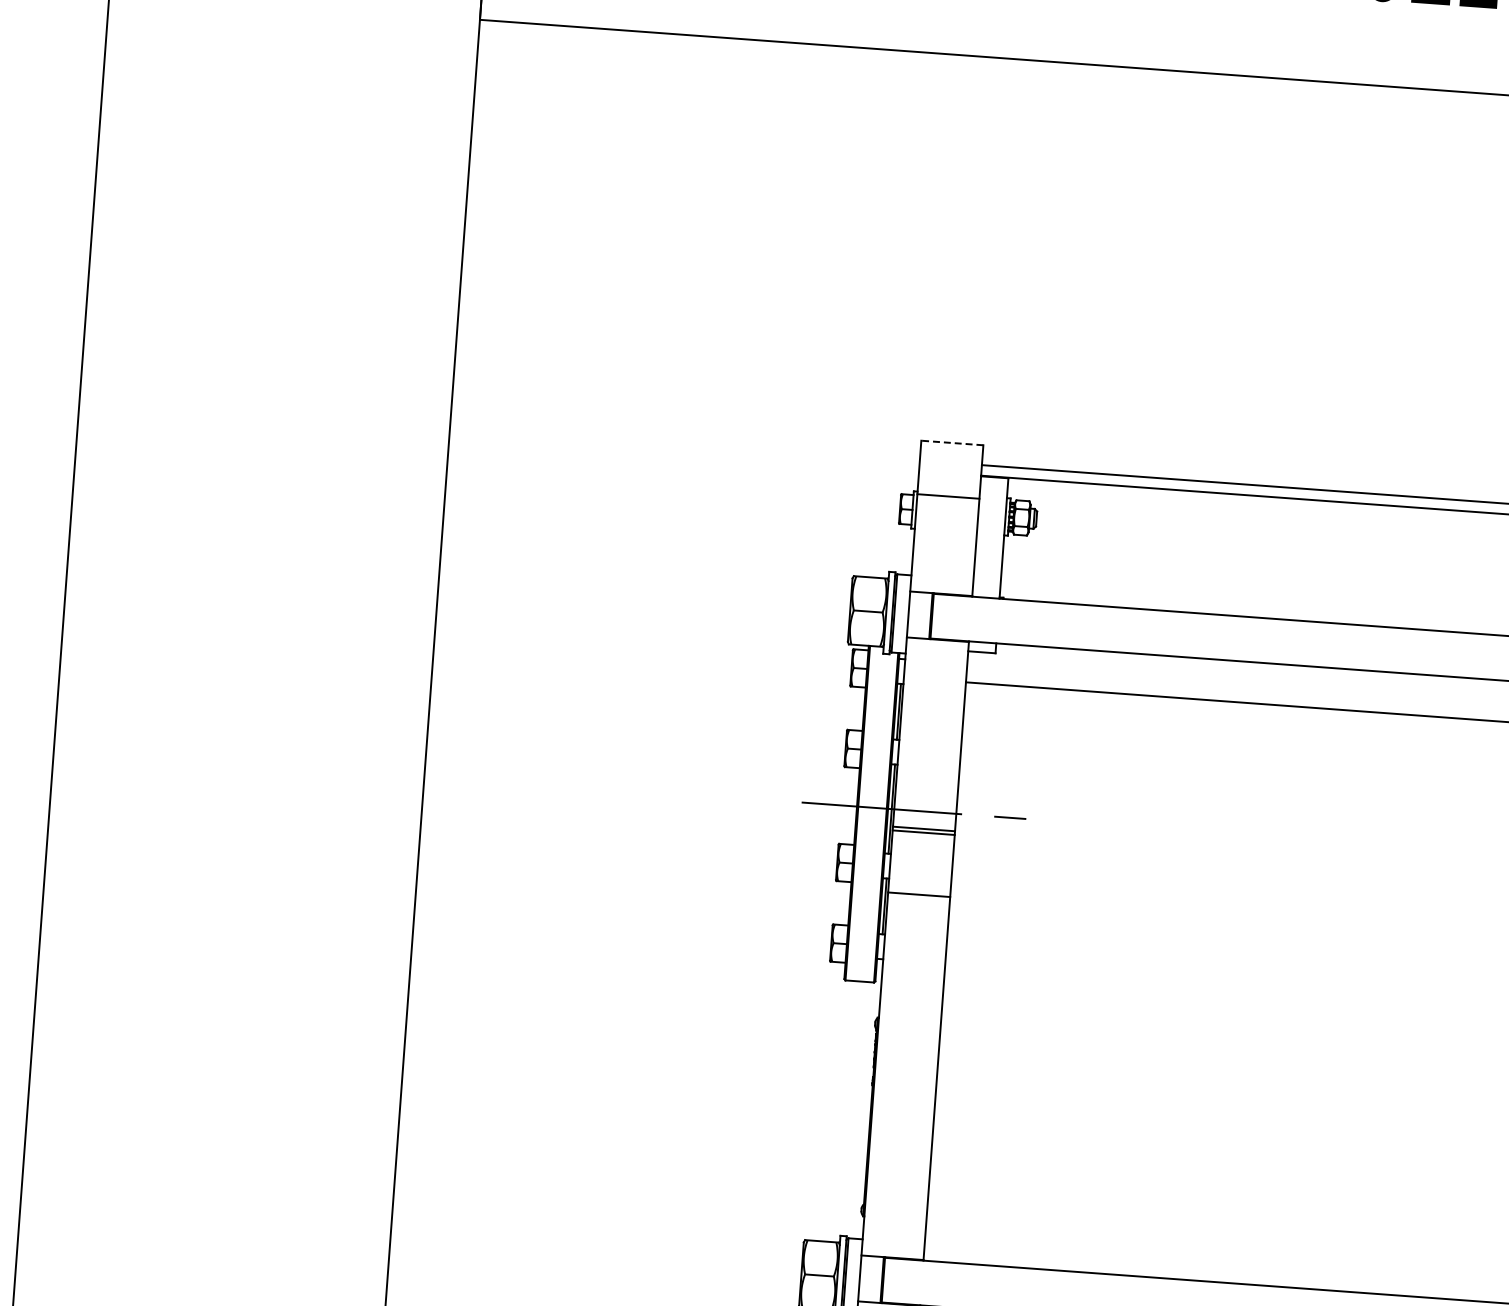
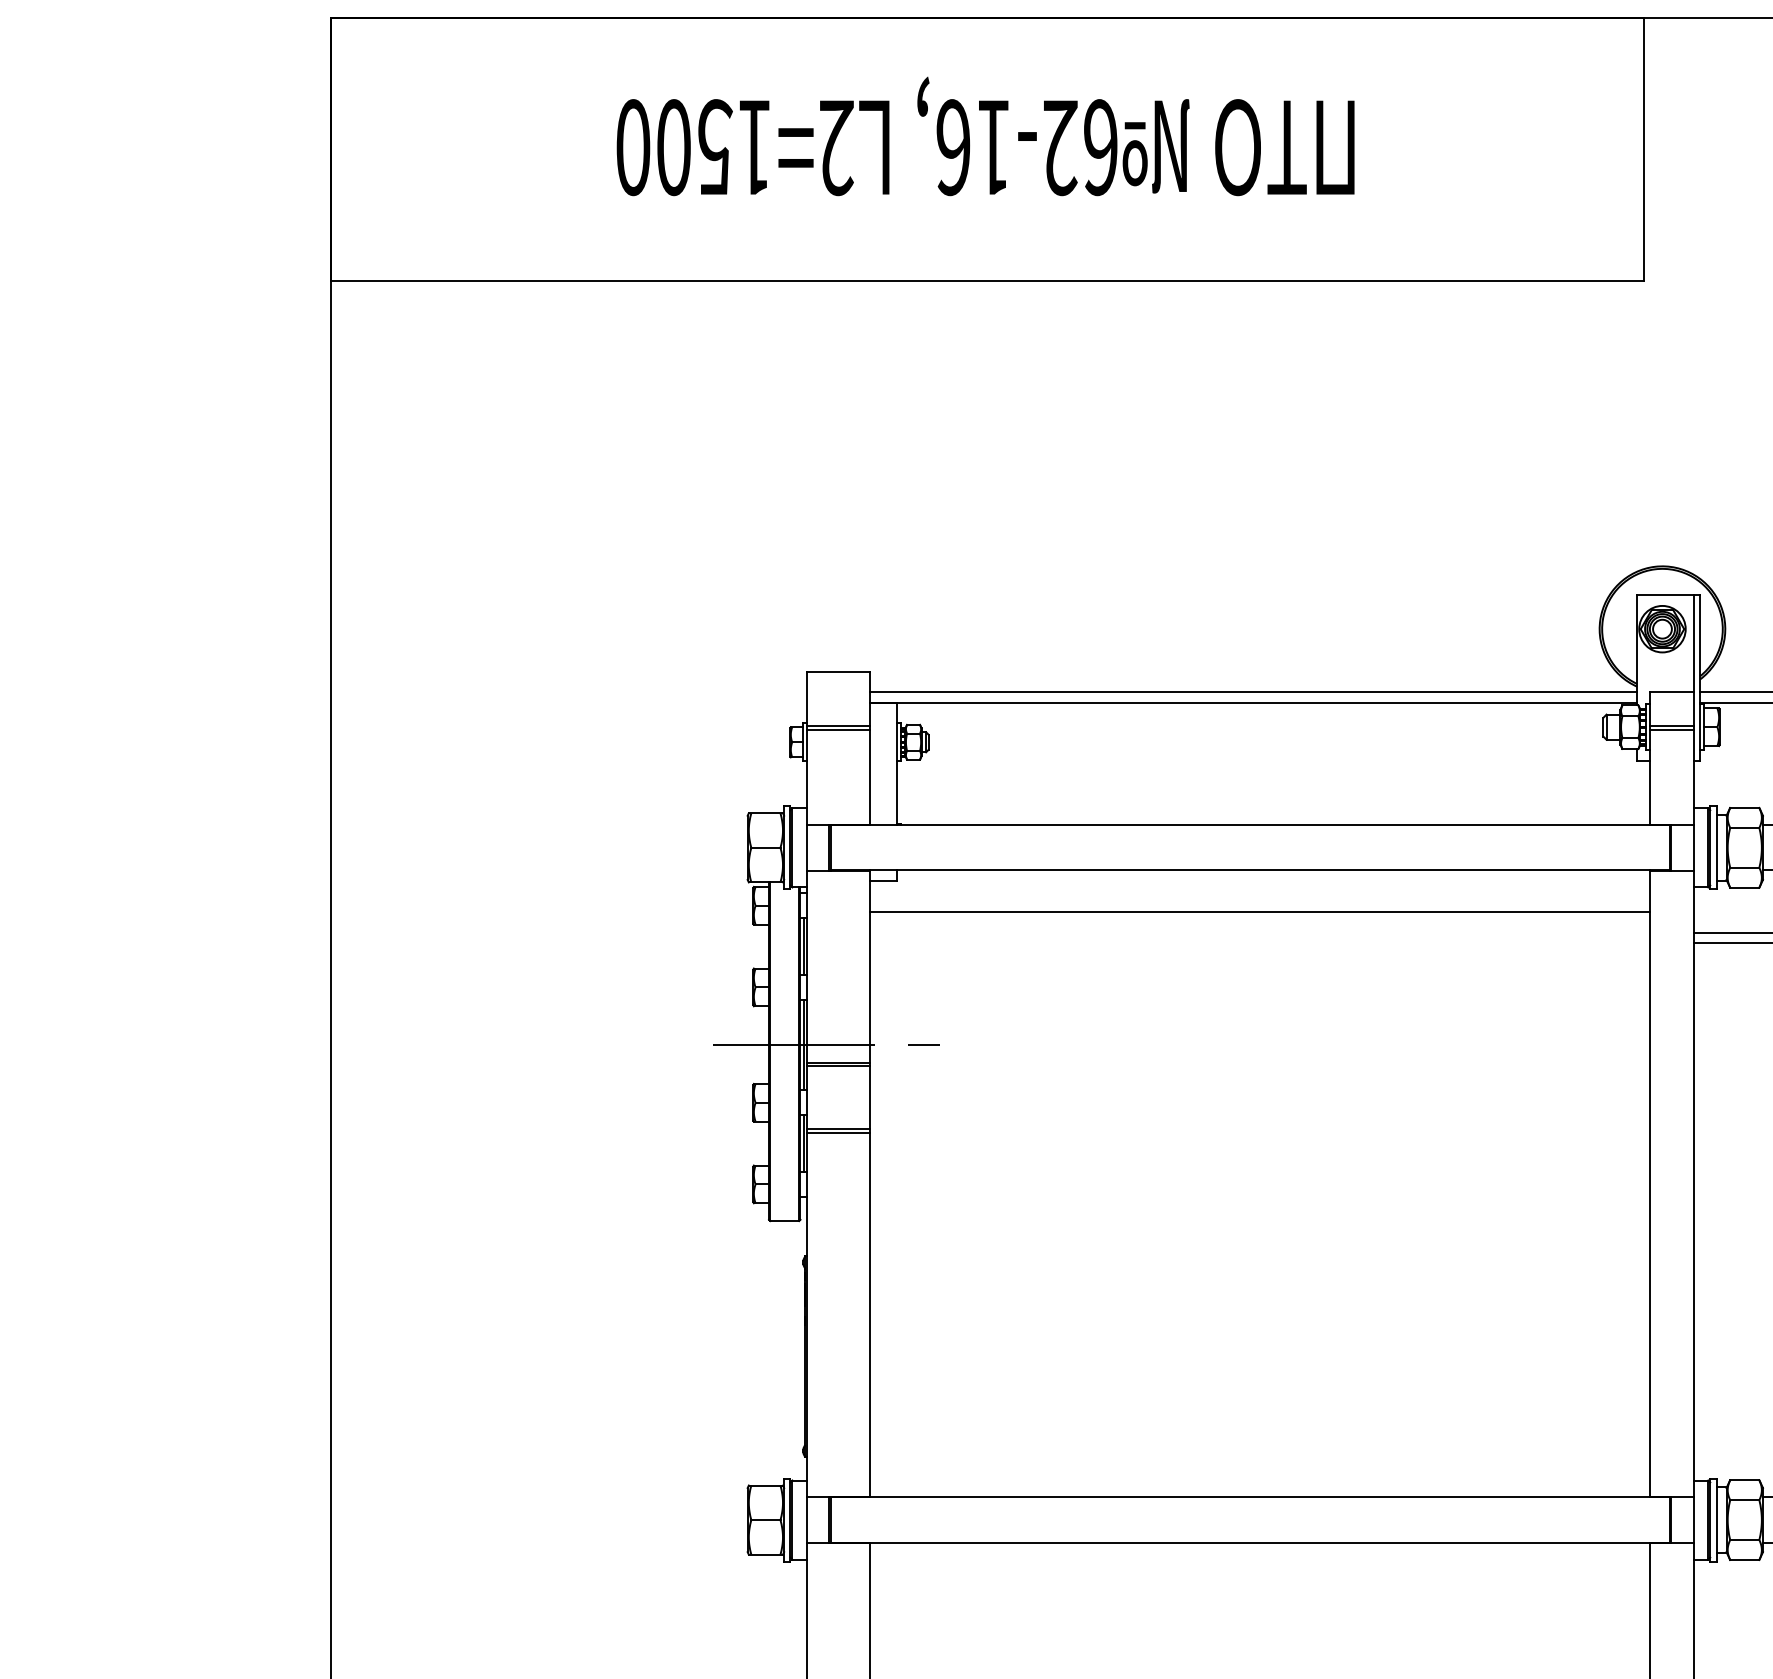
line: (951, 442) -> (837, 671), dashed -> solid
line: (947, 500) -> (837, 730), added
line: (918, 898) -> (837, 1133), added

